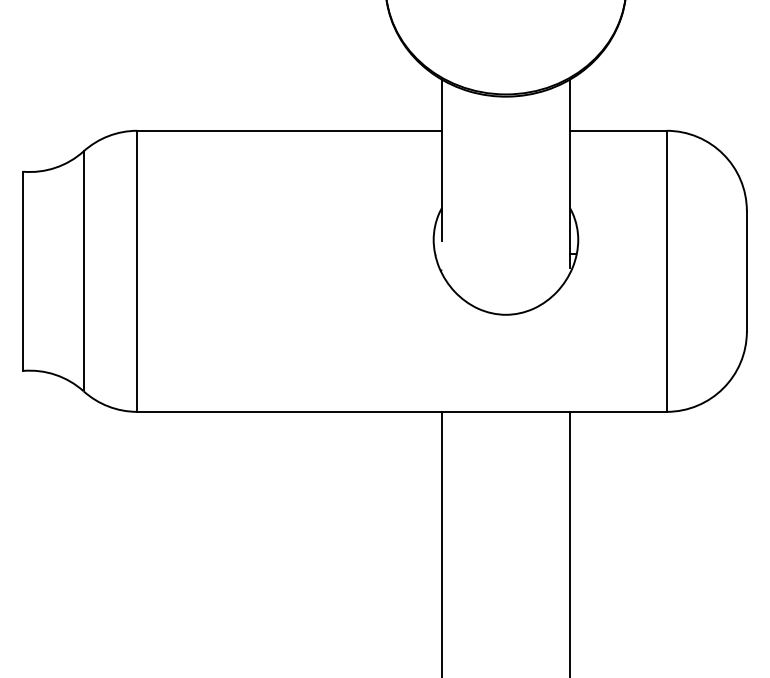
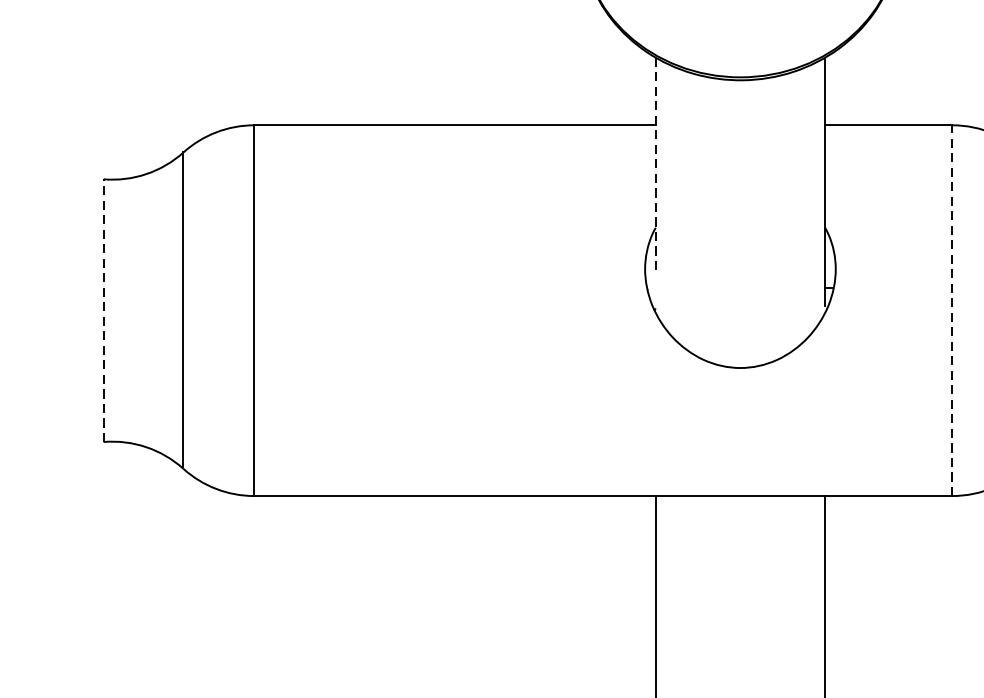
line: (441, 160) -> (655, 164), solid -> dashed
line: (23, 271) -> (104, 310), solid -> dashed
line: (666, 271) -> (952, 310), solid -> dashed

